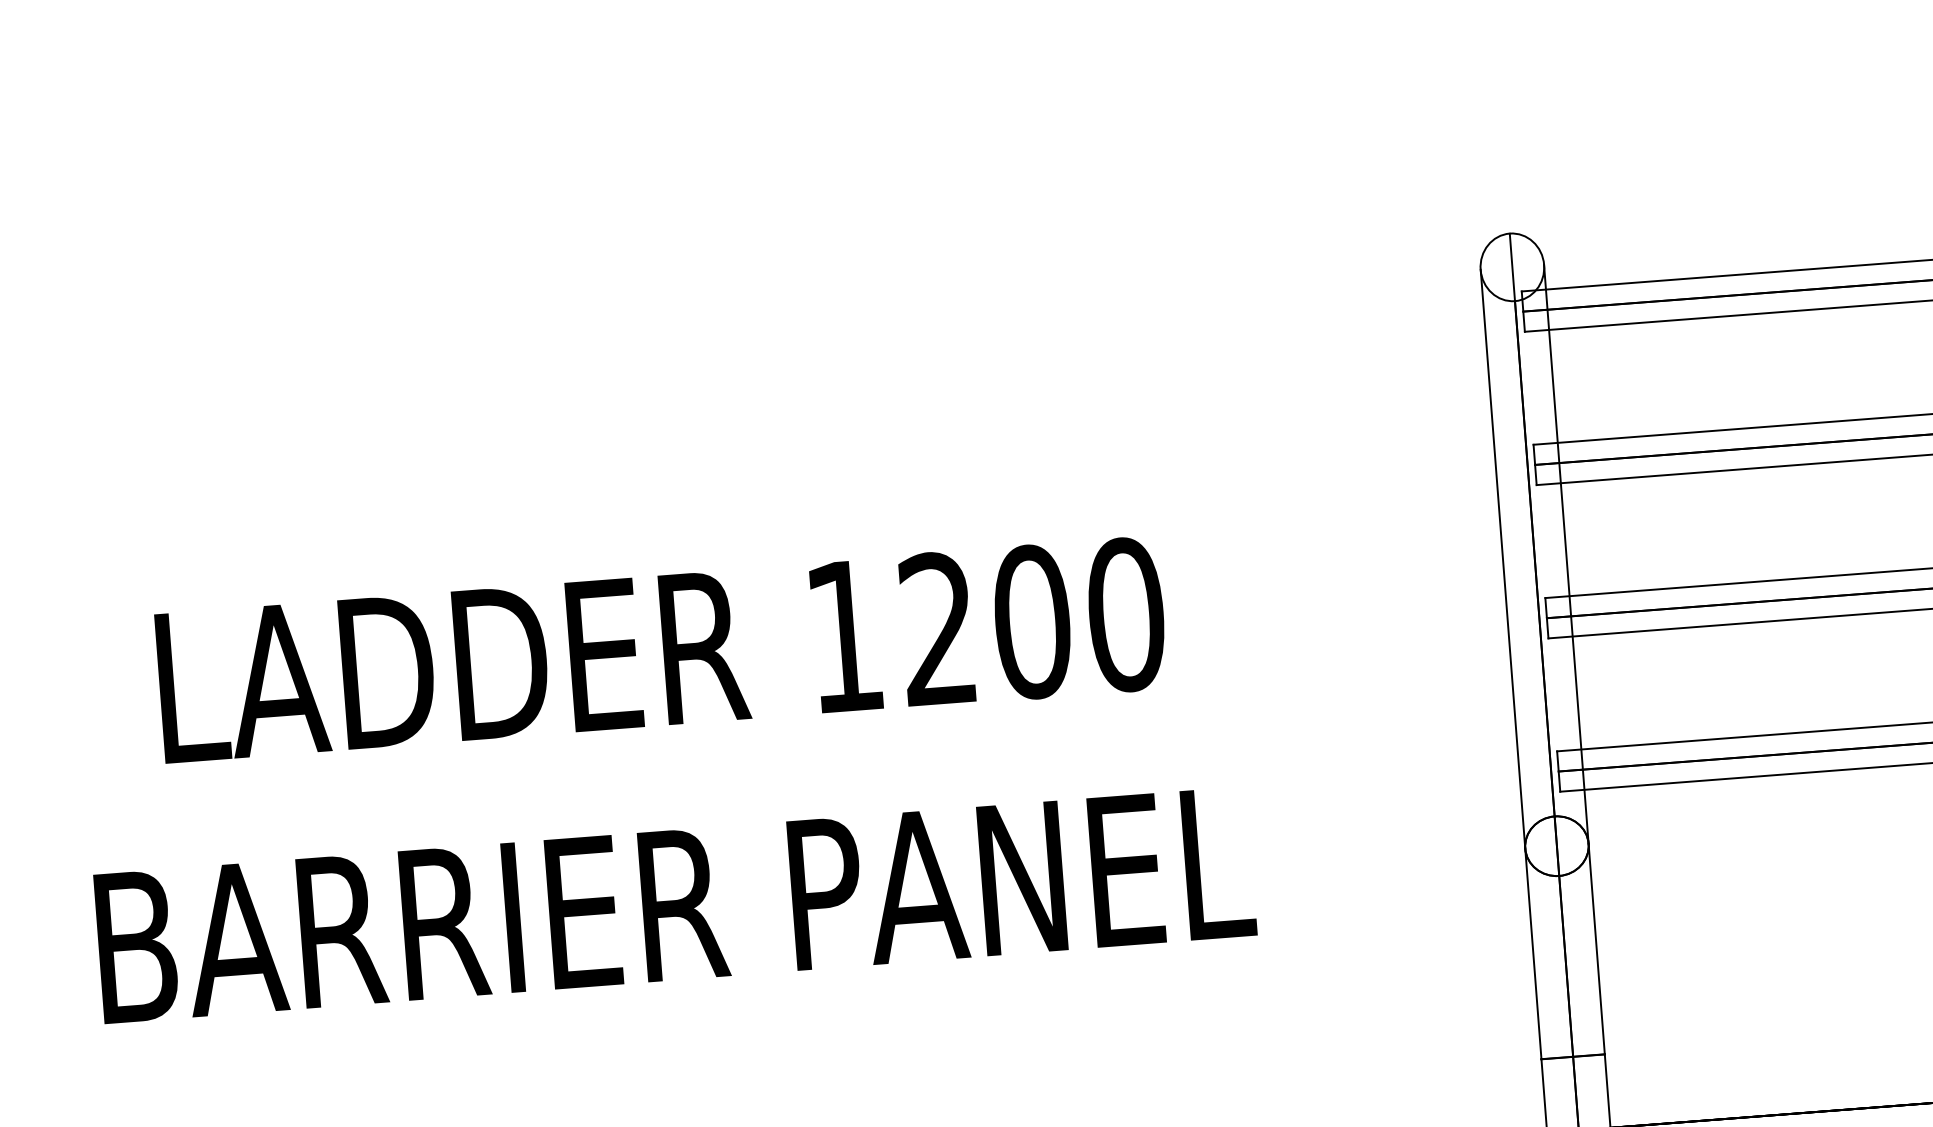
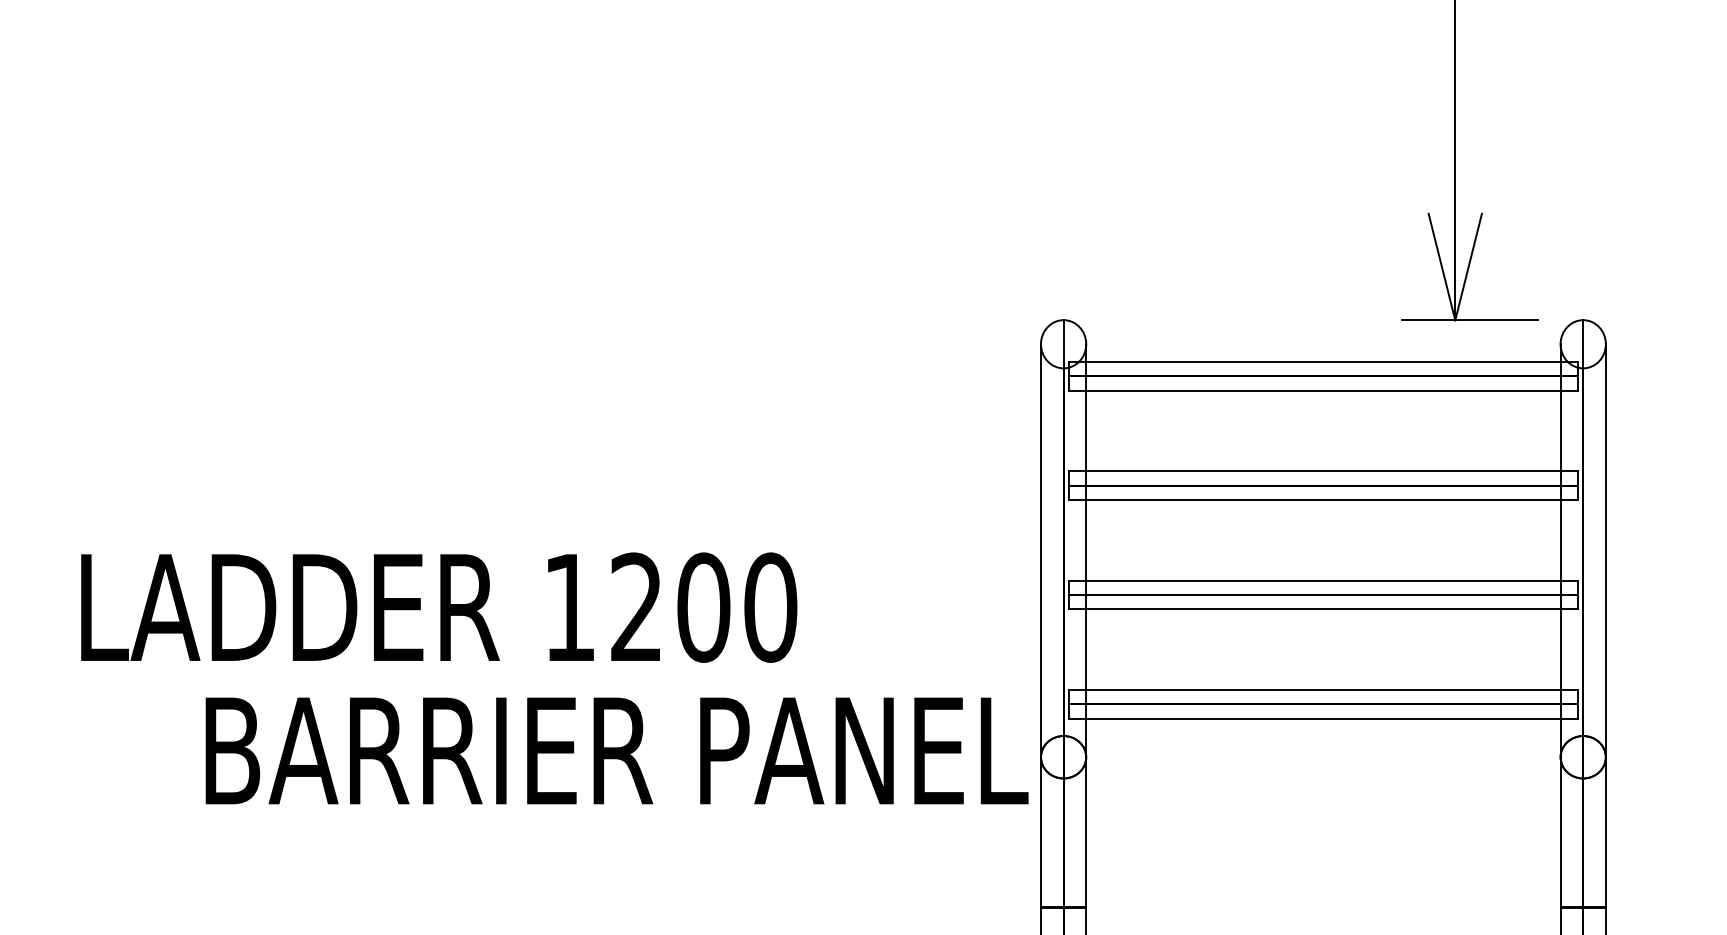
text: (661, 650) -> (439, 607), moved
text: (674, 904) -> (616, 750), moved

